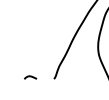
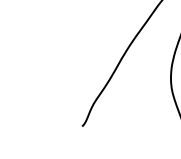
curve: (30, 77) -> (37, 119), removed

